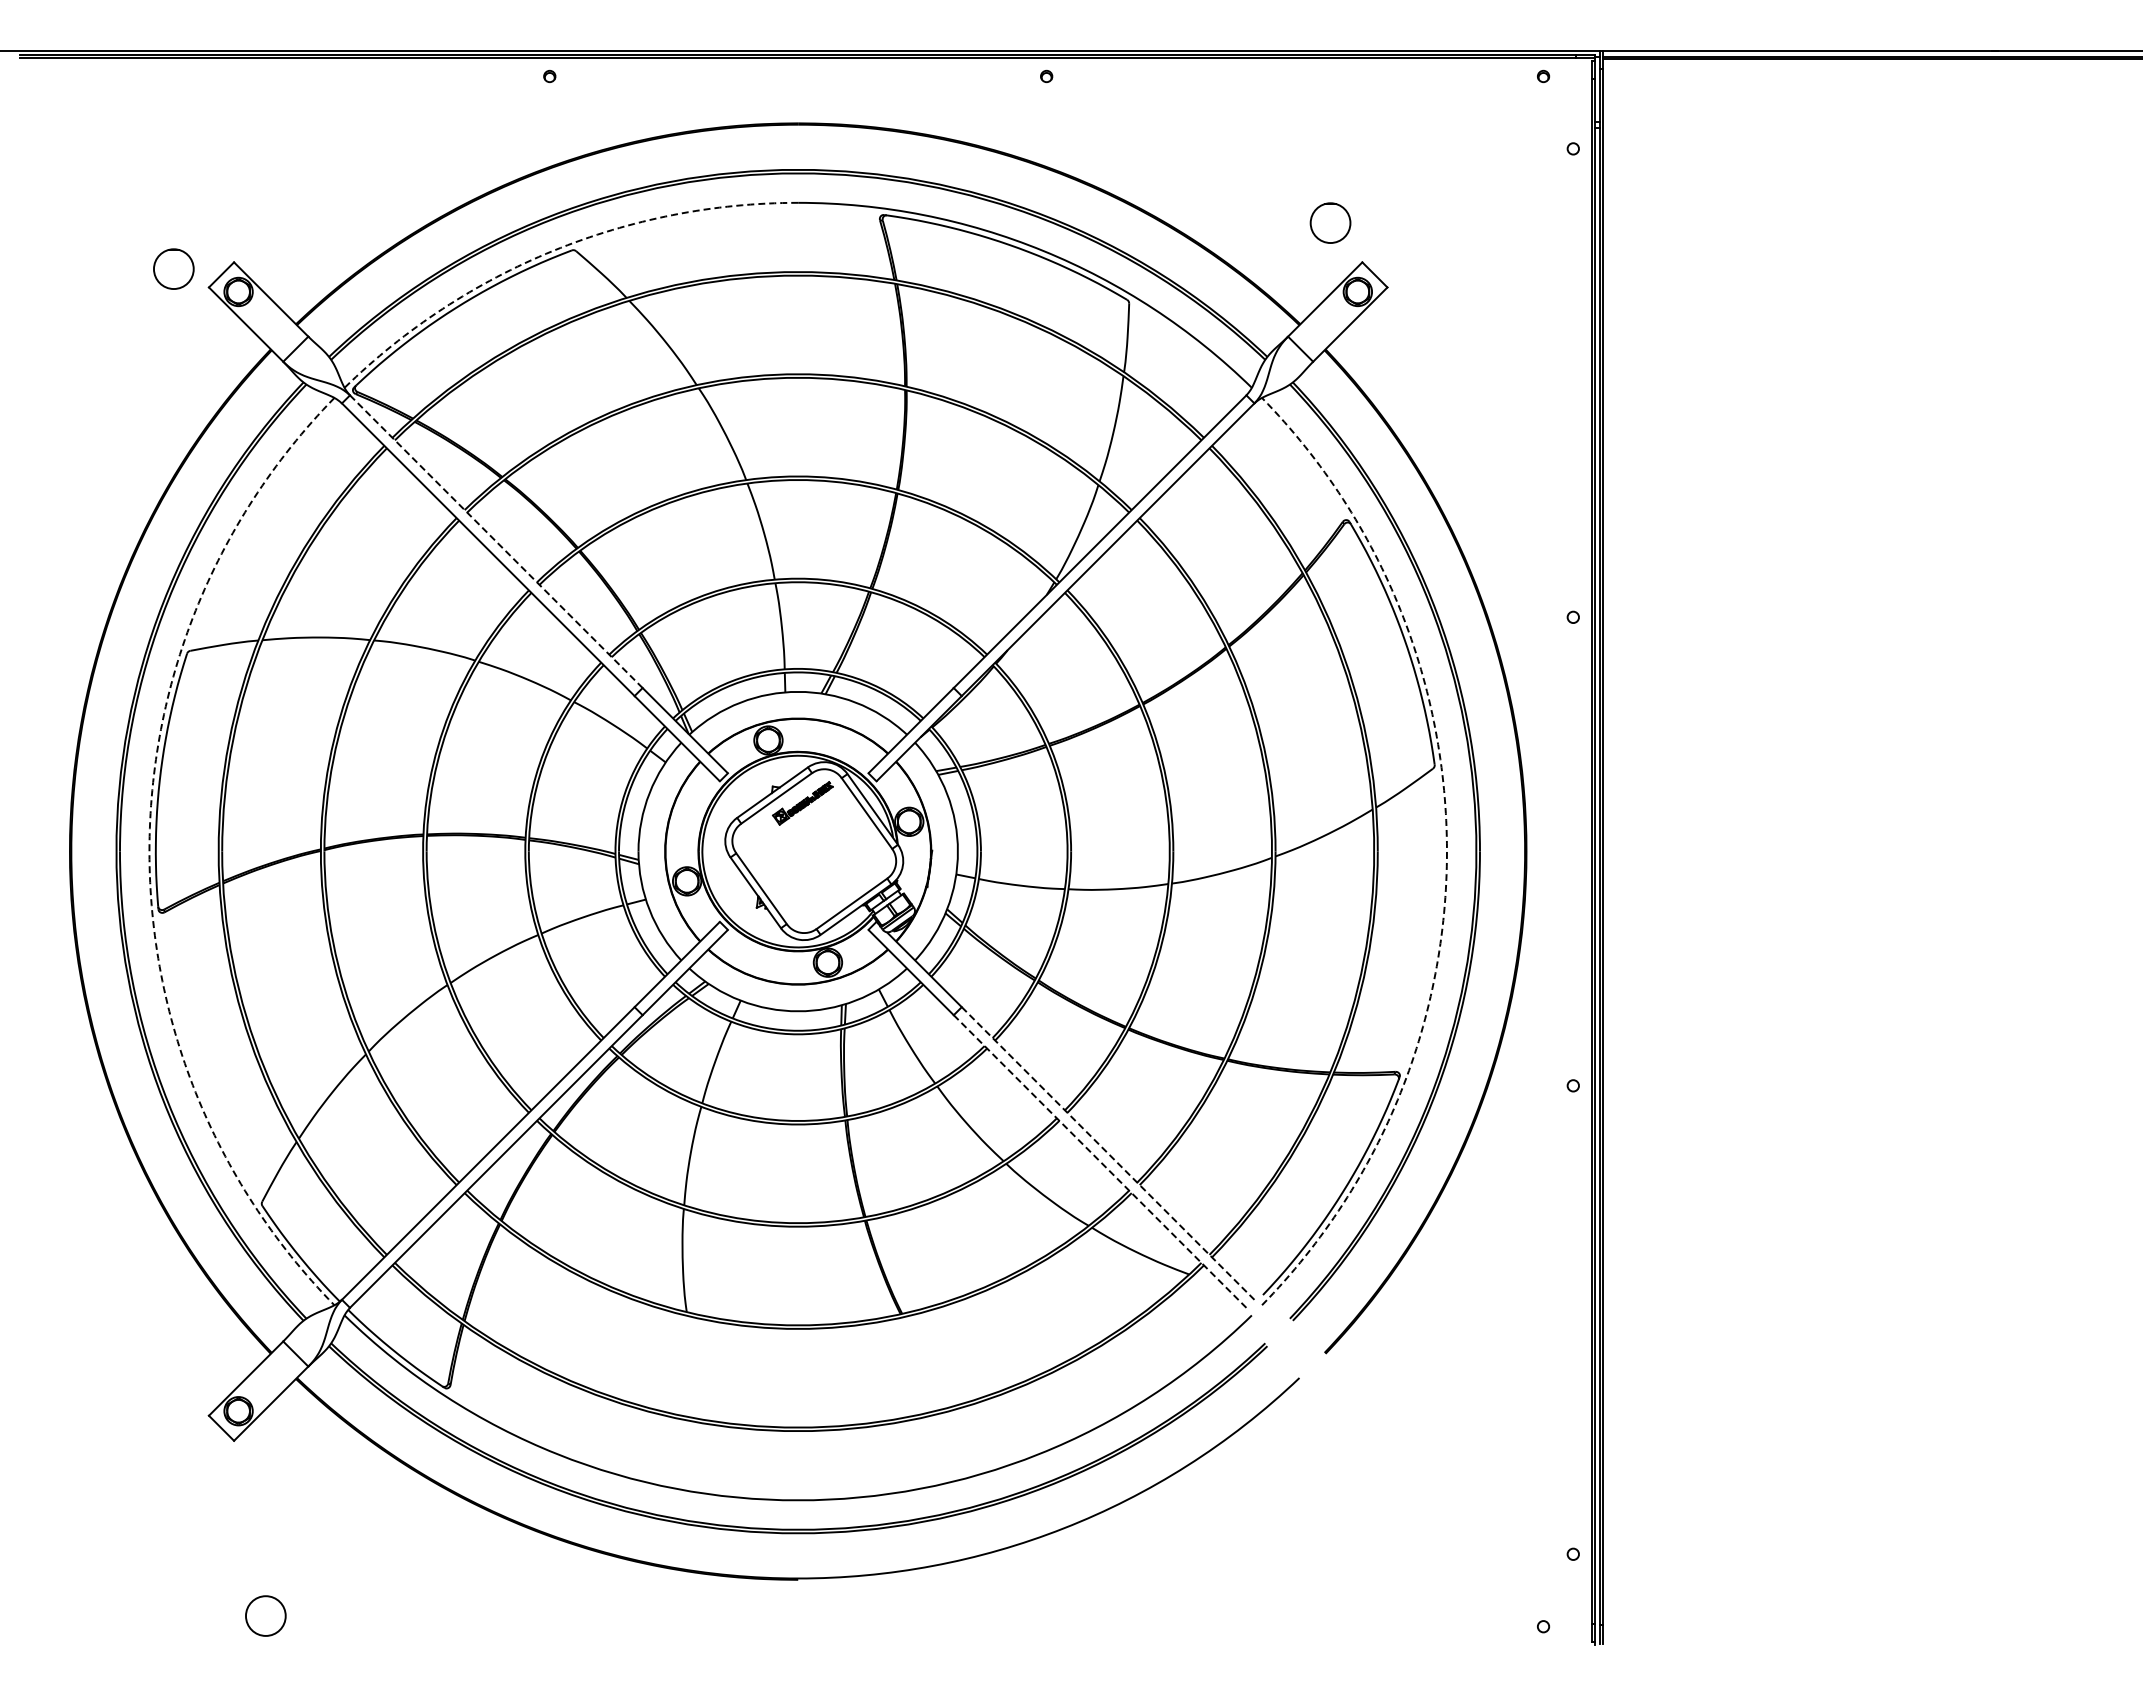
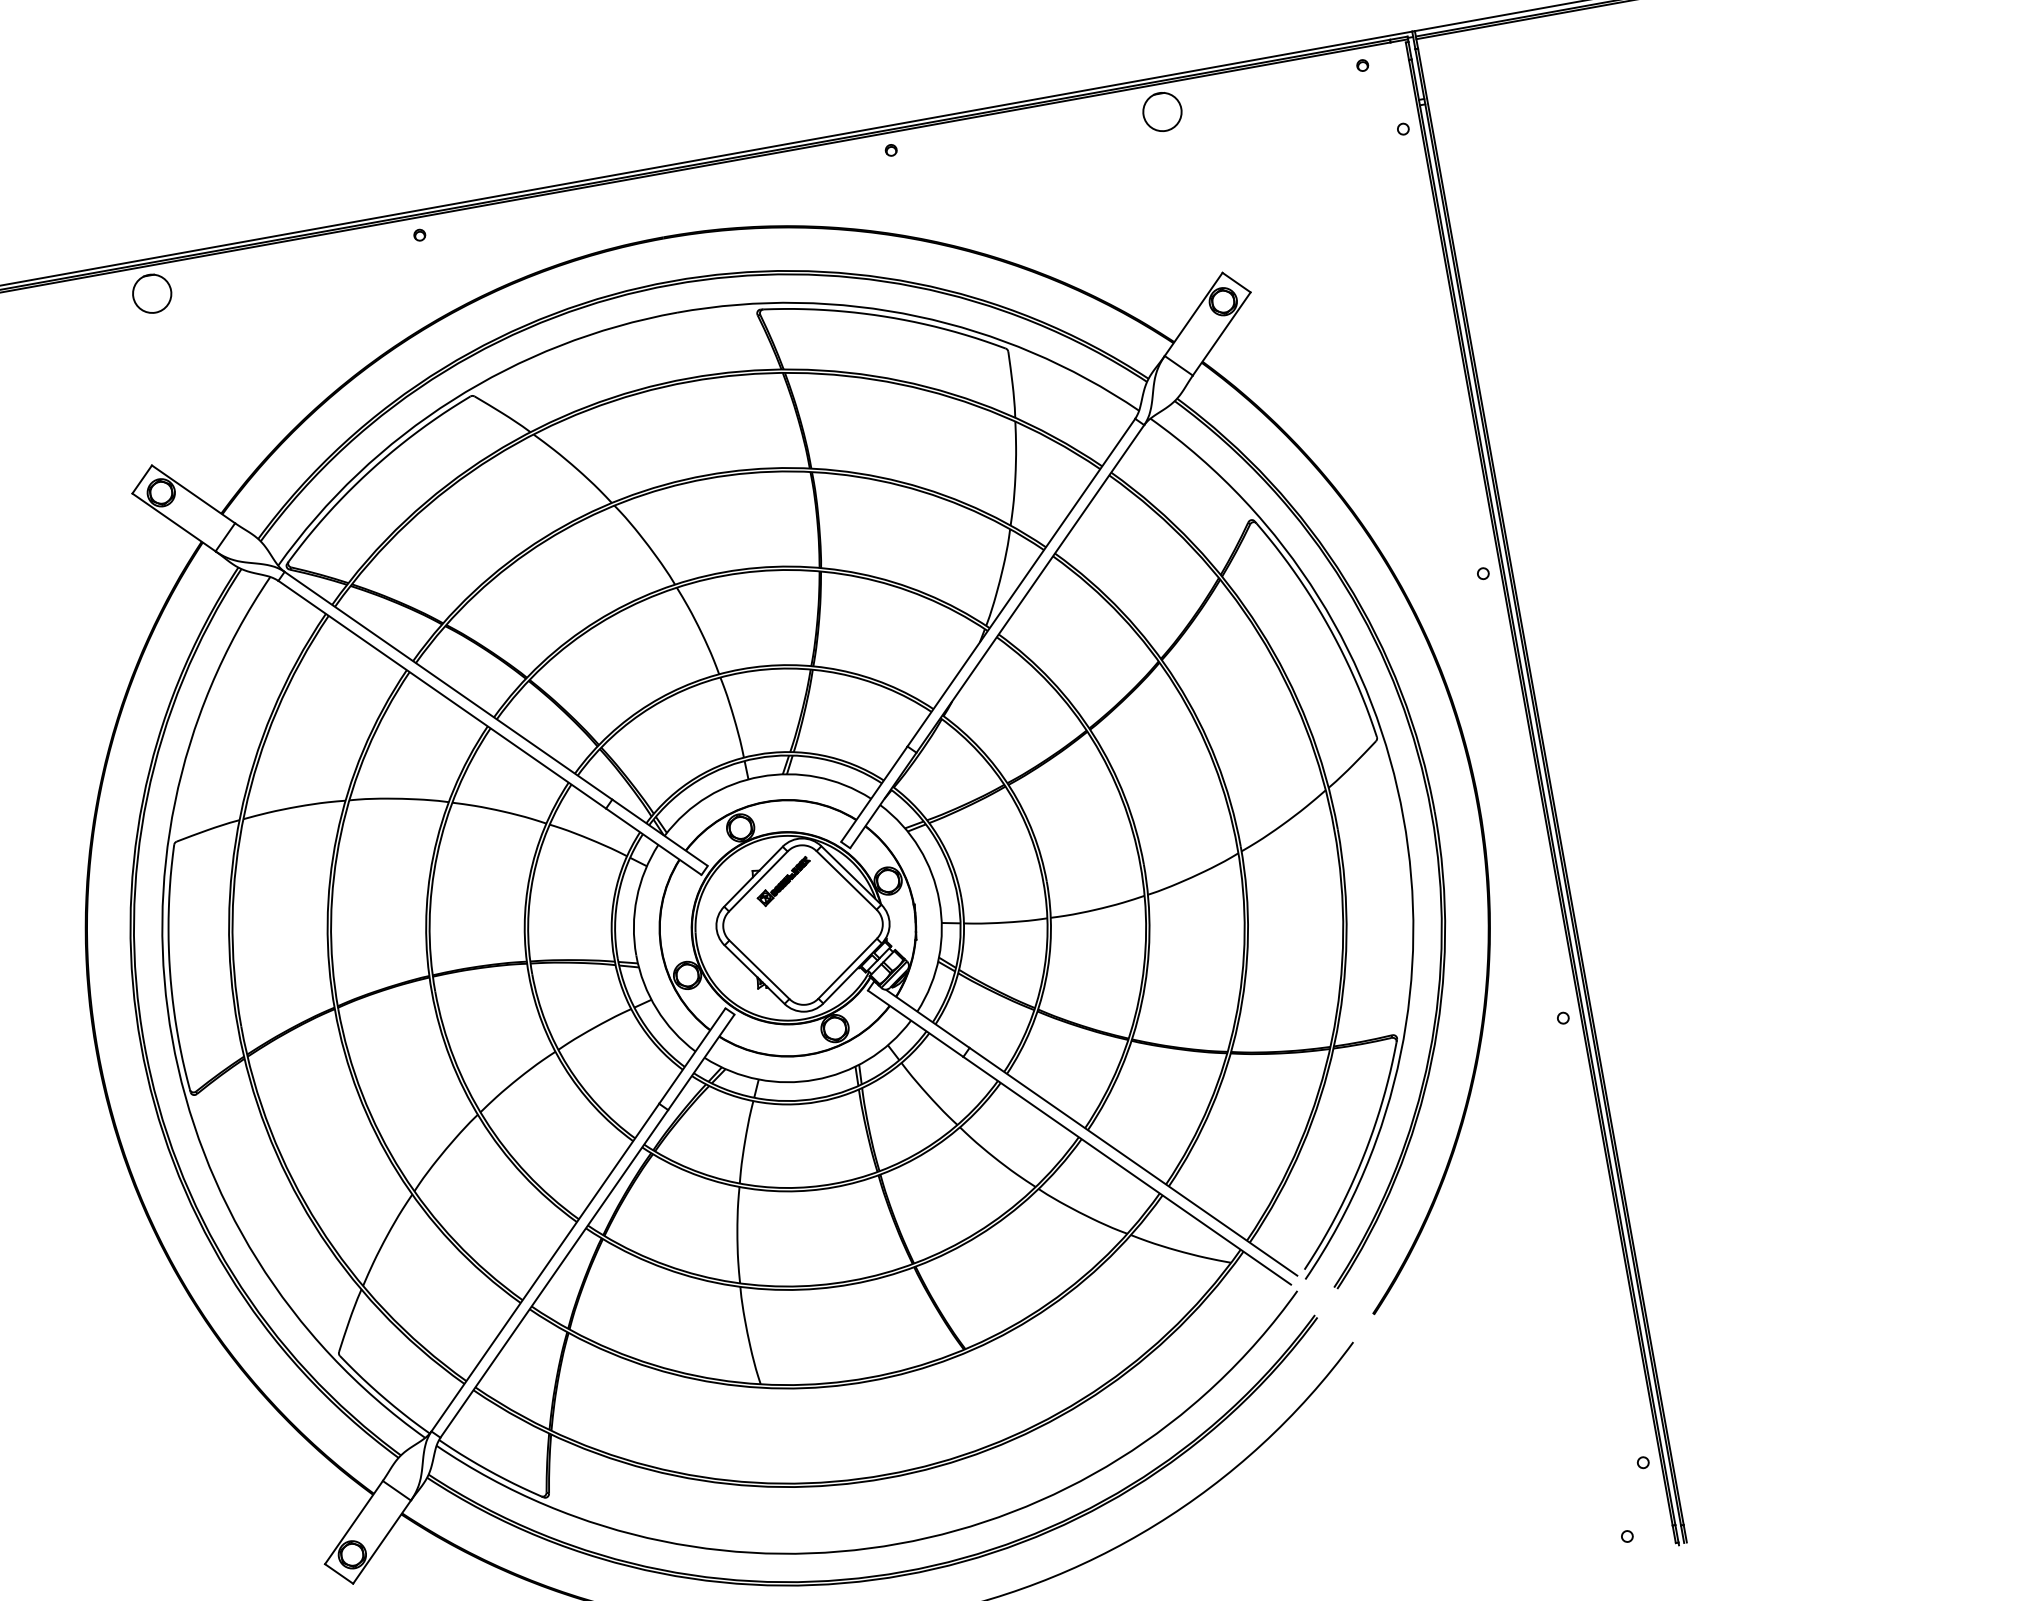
part: (1330, 222) -> (1162, 111), moved
arc: (553, 250) -> (453, 399), dashed -> solid
circle: (173, 268) -> (151, 293), moved
line: (496, 541) -> (448, 685), dashed -> solid
arc: (149, 851) -> (172, 1038), dashed -> solid
arc: (1446, 851) -> (1402, 817), dashed -> solid
line: (1108, 1153) -> (1133, 1161), dashed -> solid
line: (1100, 1161) -> (1127, 1170), dashed -> solid

